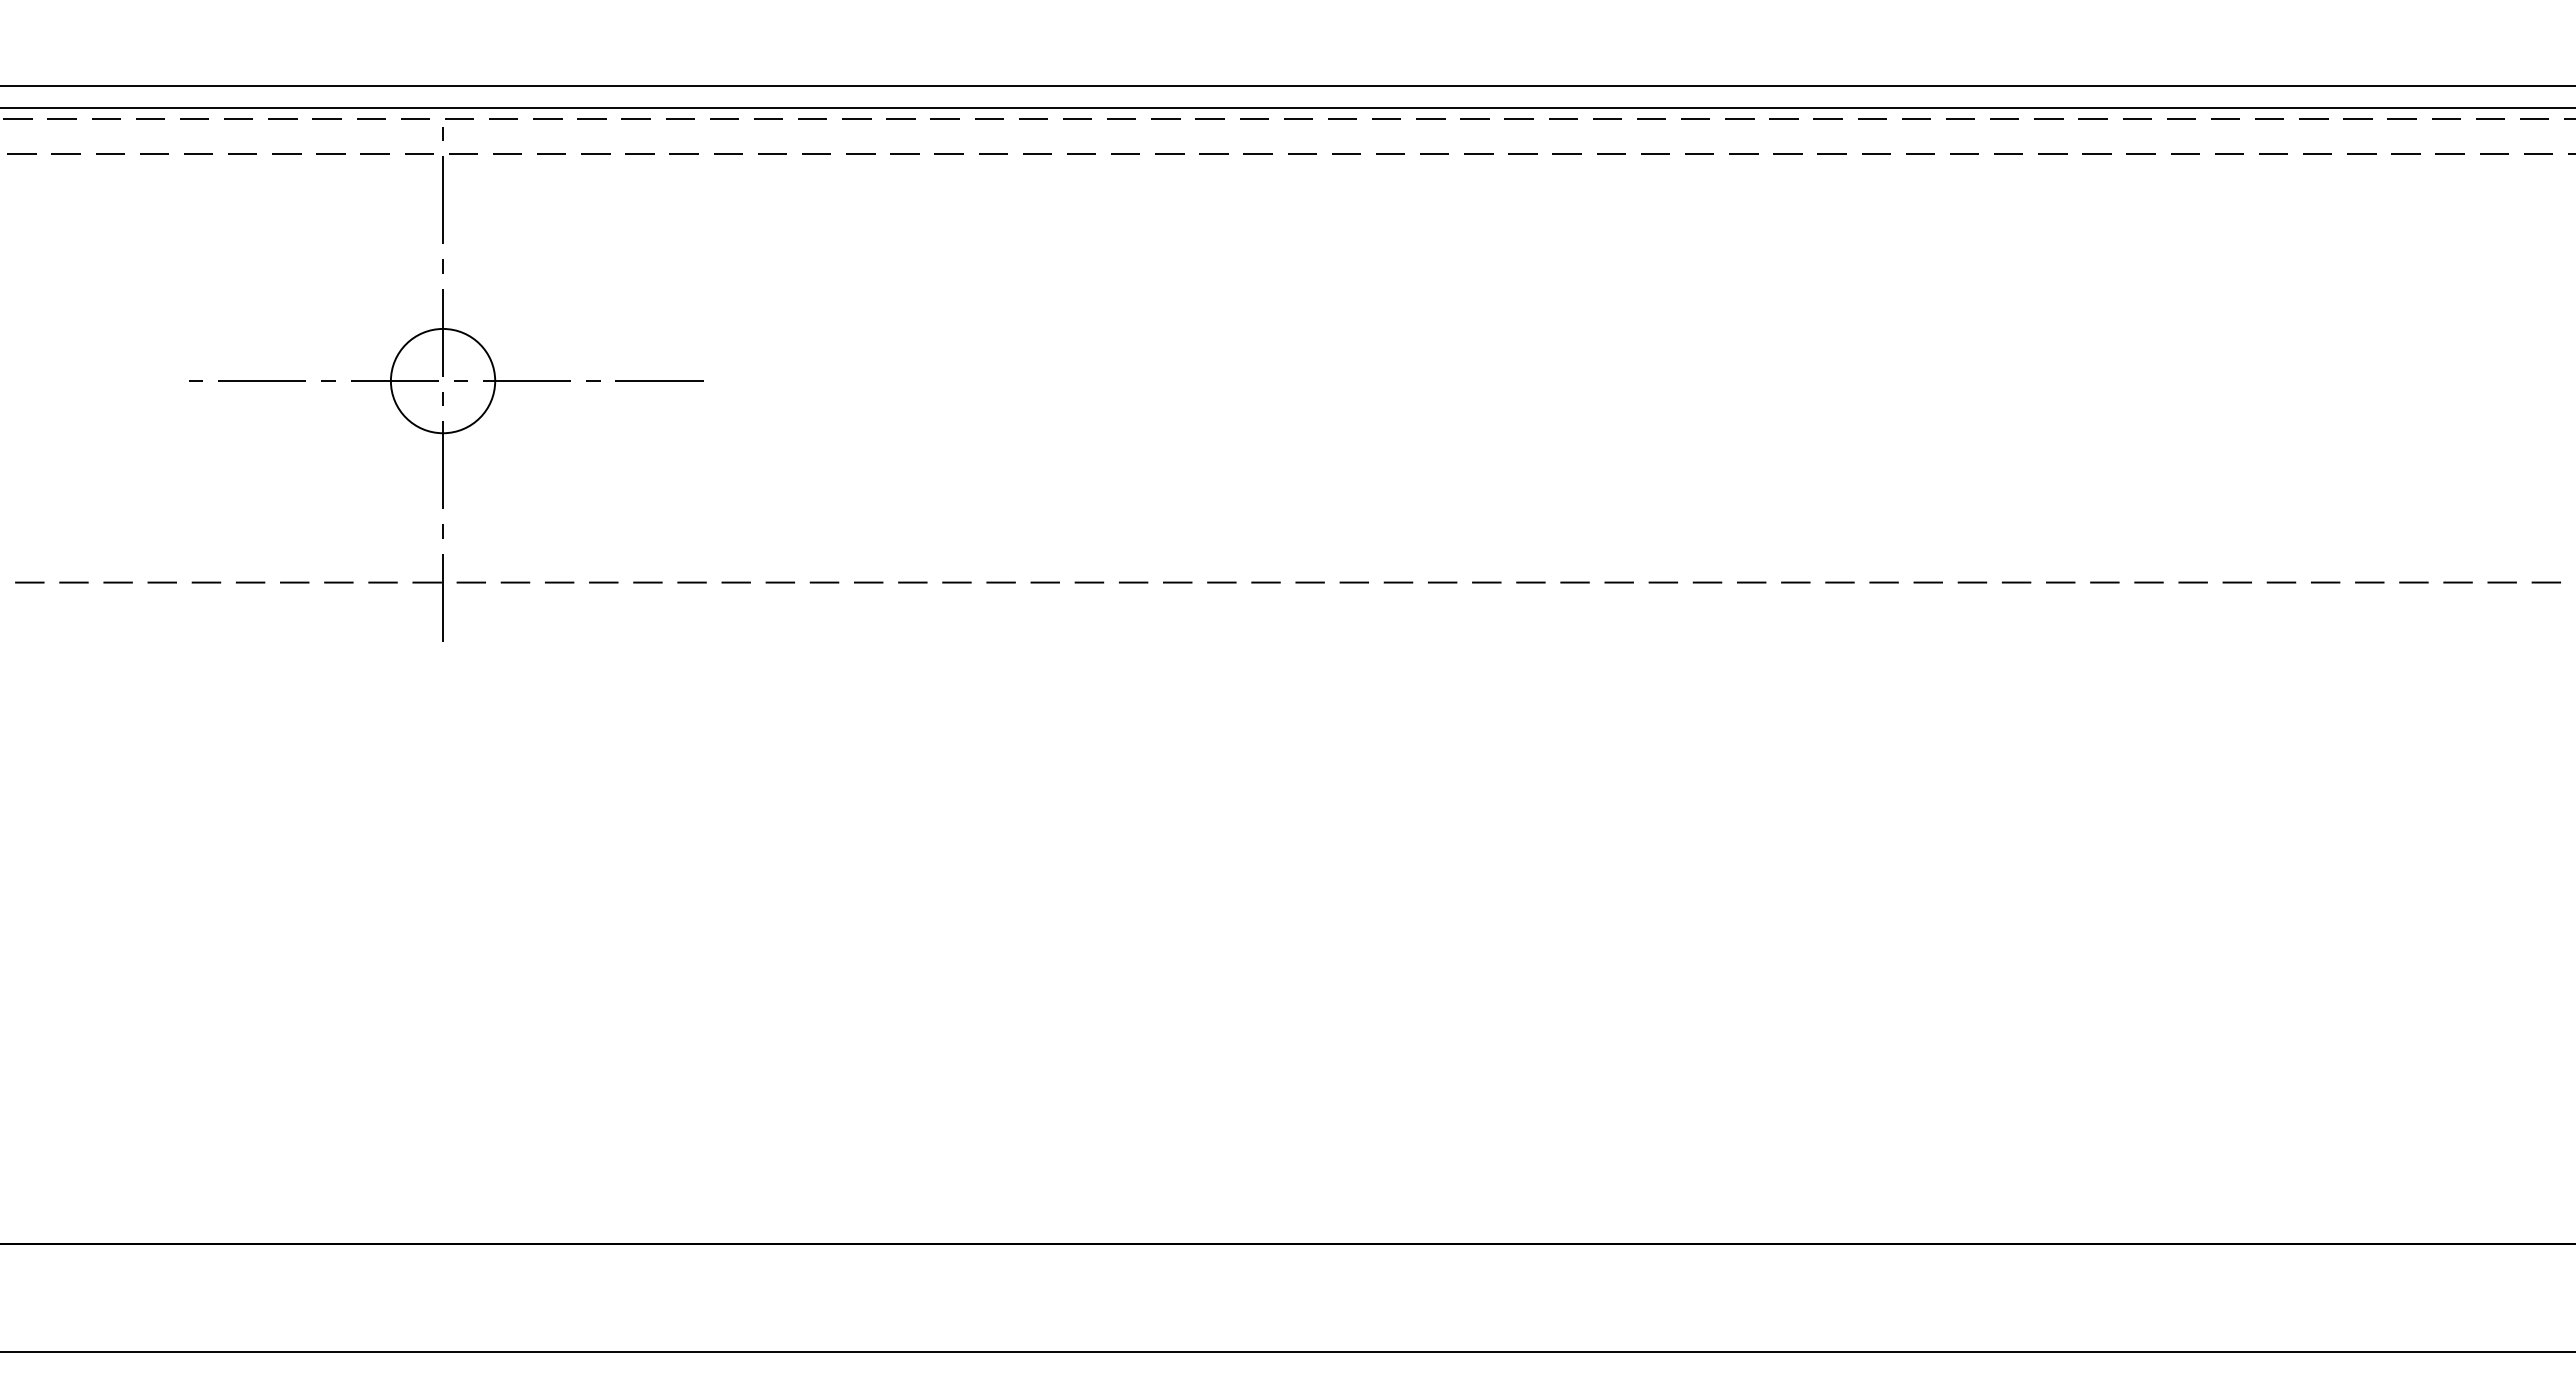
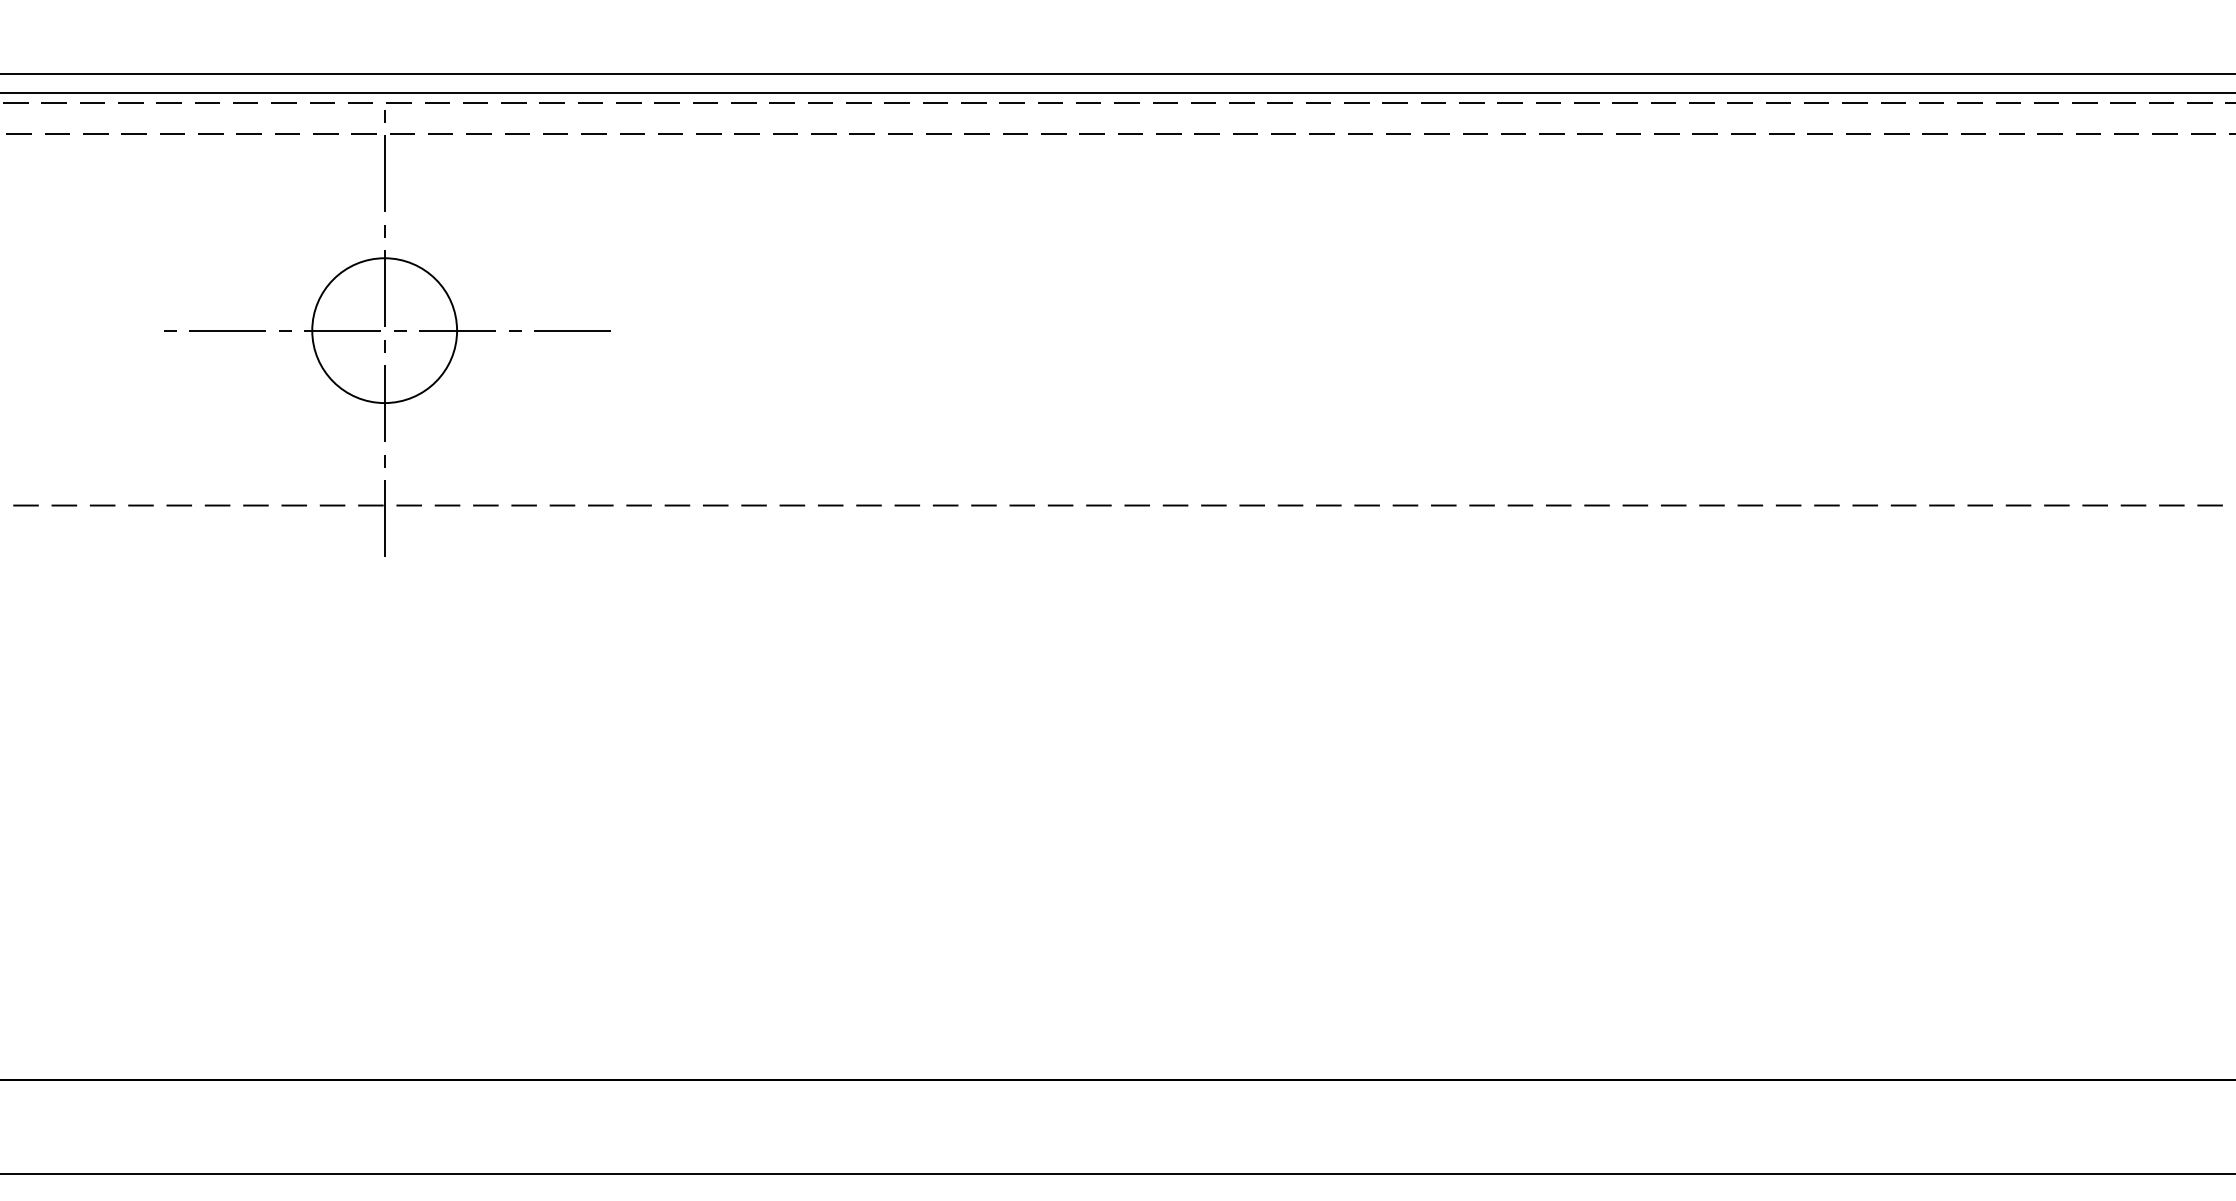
circle: (442, 380) -> (384, 330), size x1.6

